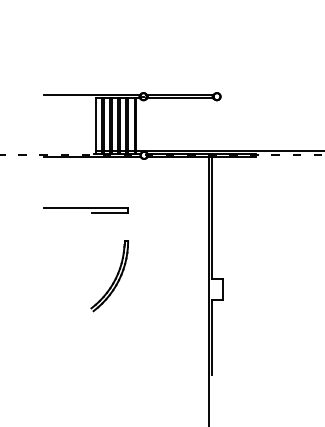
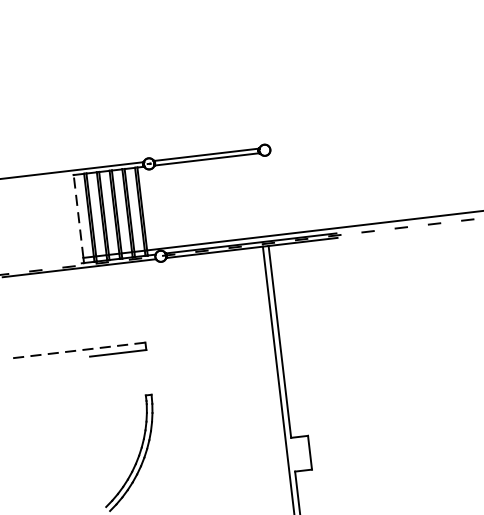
line: (95, 123) -> (78, 215), solid -> dashed
line: (85, 208) -> (78, 350), solid -> dashed

